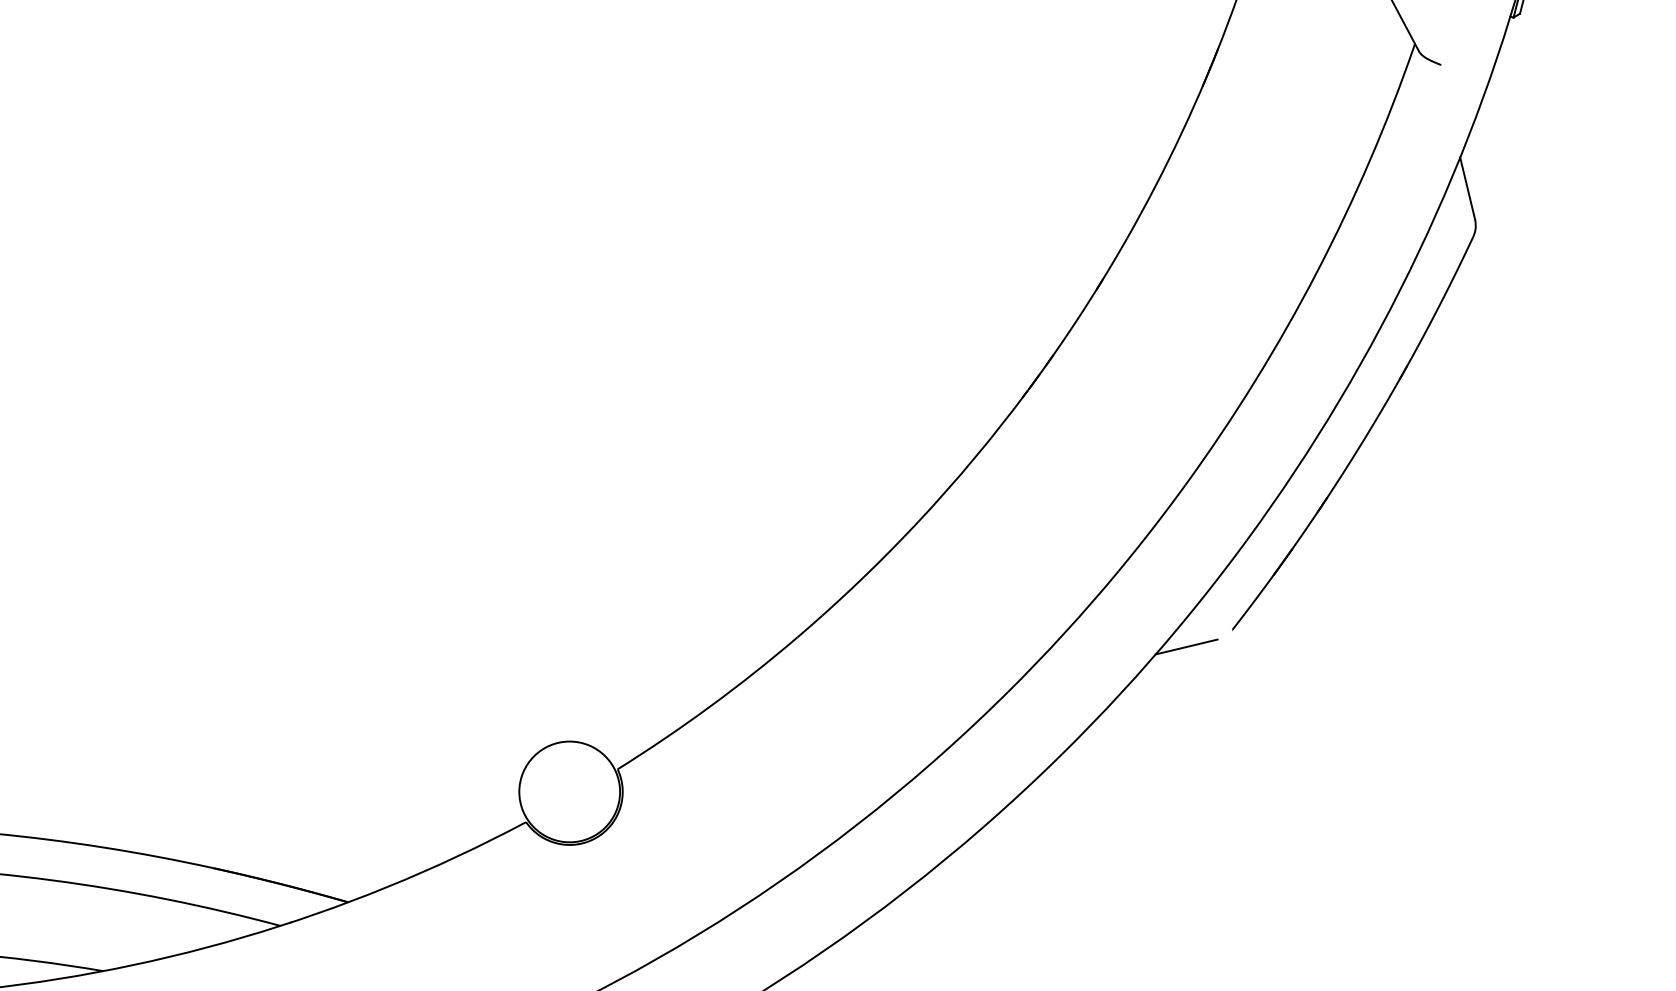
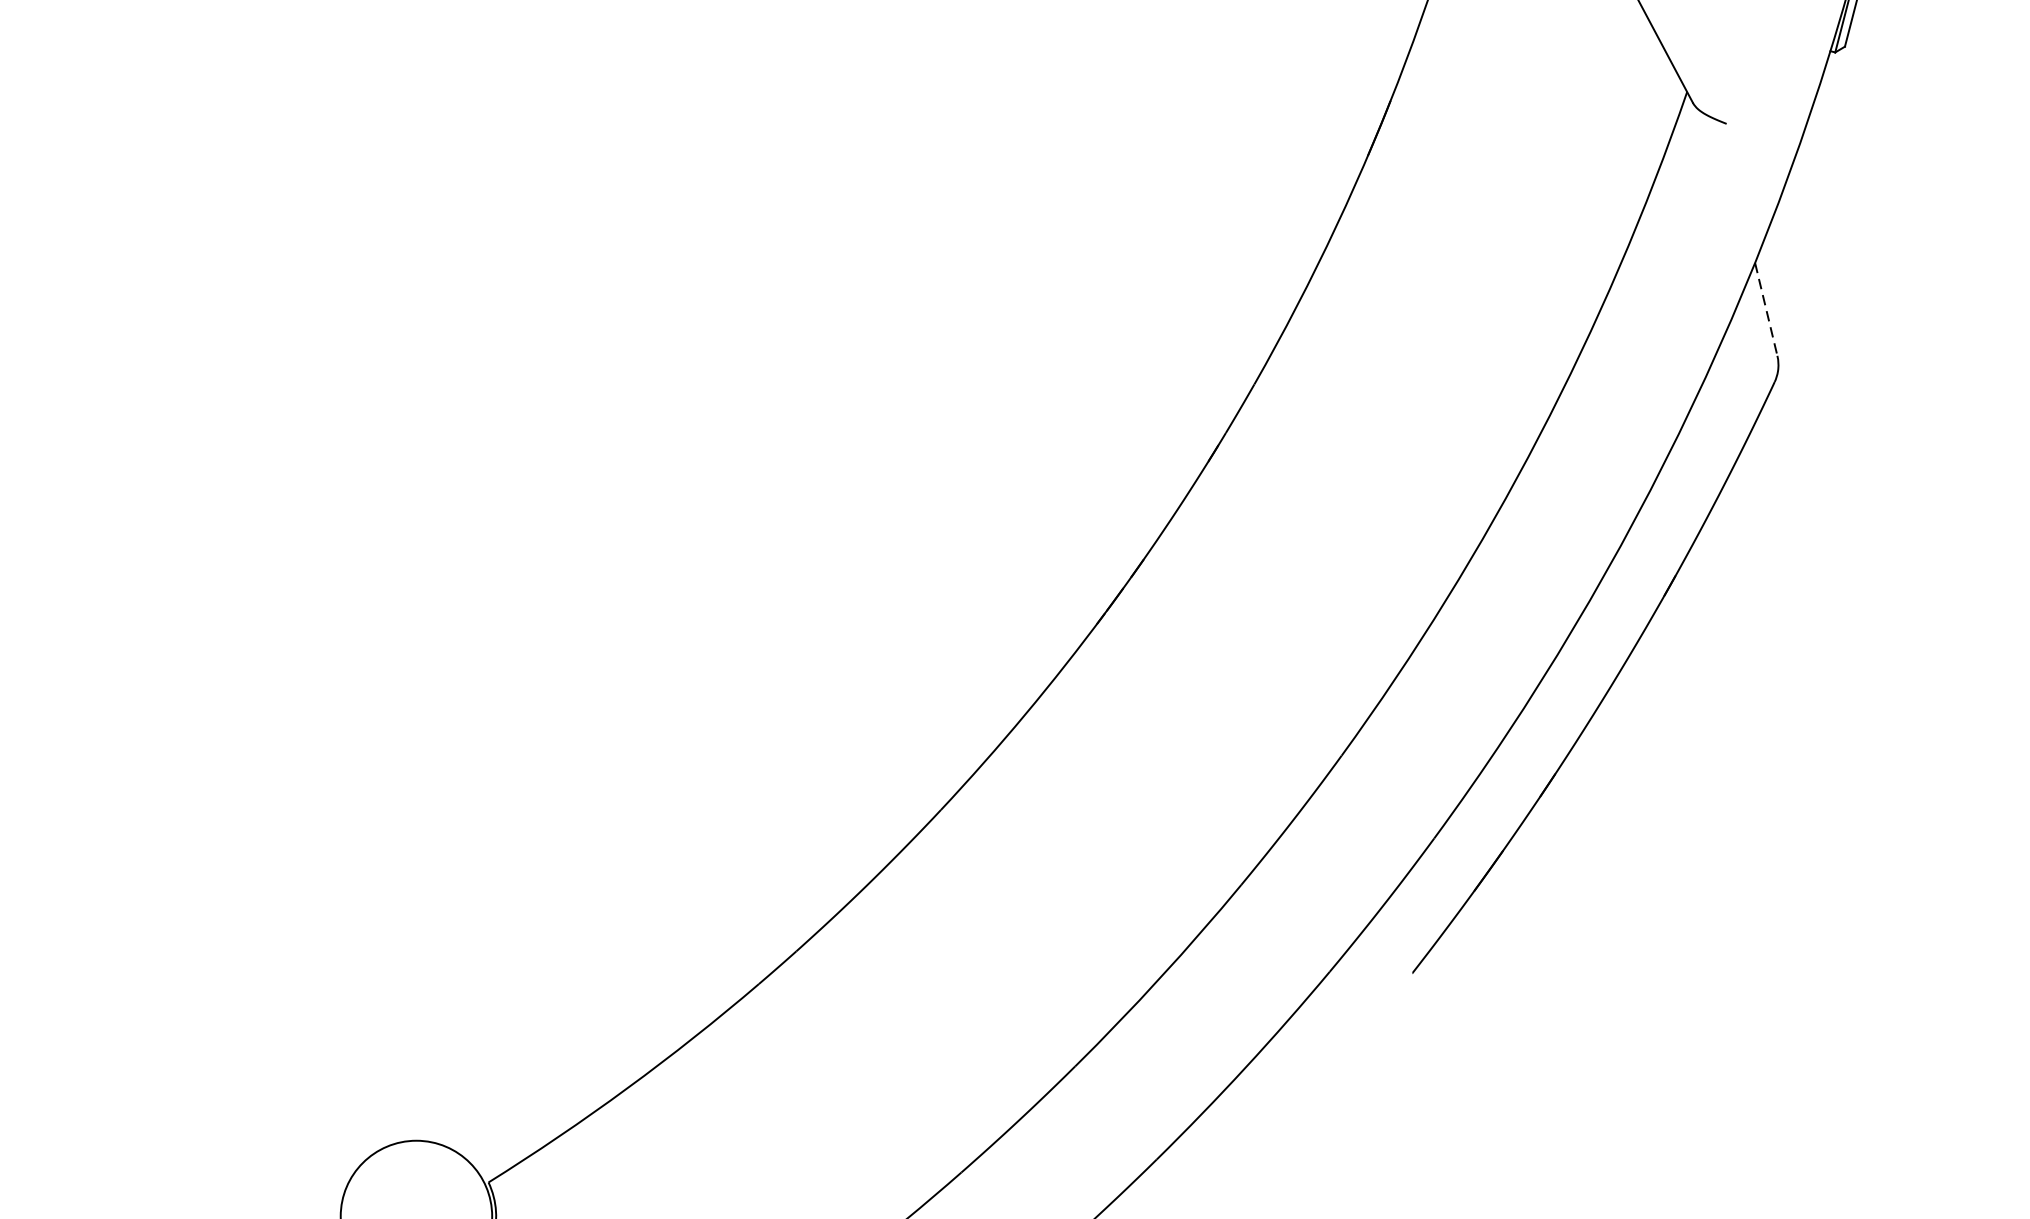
line: (1467, 188) -> (1766, 309), solid -> dashed
line: (1186, 646) -> (1343, 997), removed

